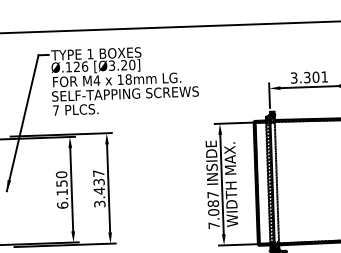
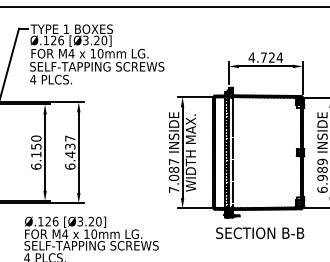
text: (309, 77) -> (265, 57), 3.301 -> 4.724
text: (128, 79) -> (100, 53), 18mm -> 10mm
text: (56, 110) -> (33, 79), 7 -> 4
text: (100, 203) -> (70, 166), 3.437 -> 6.437

